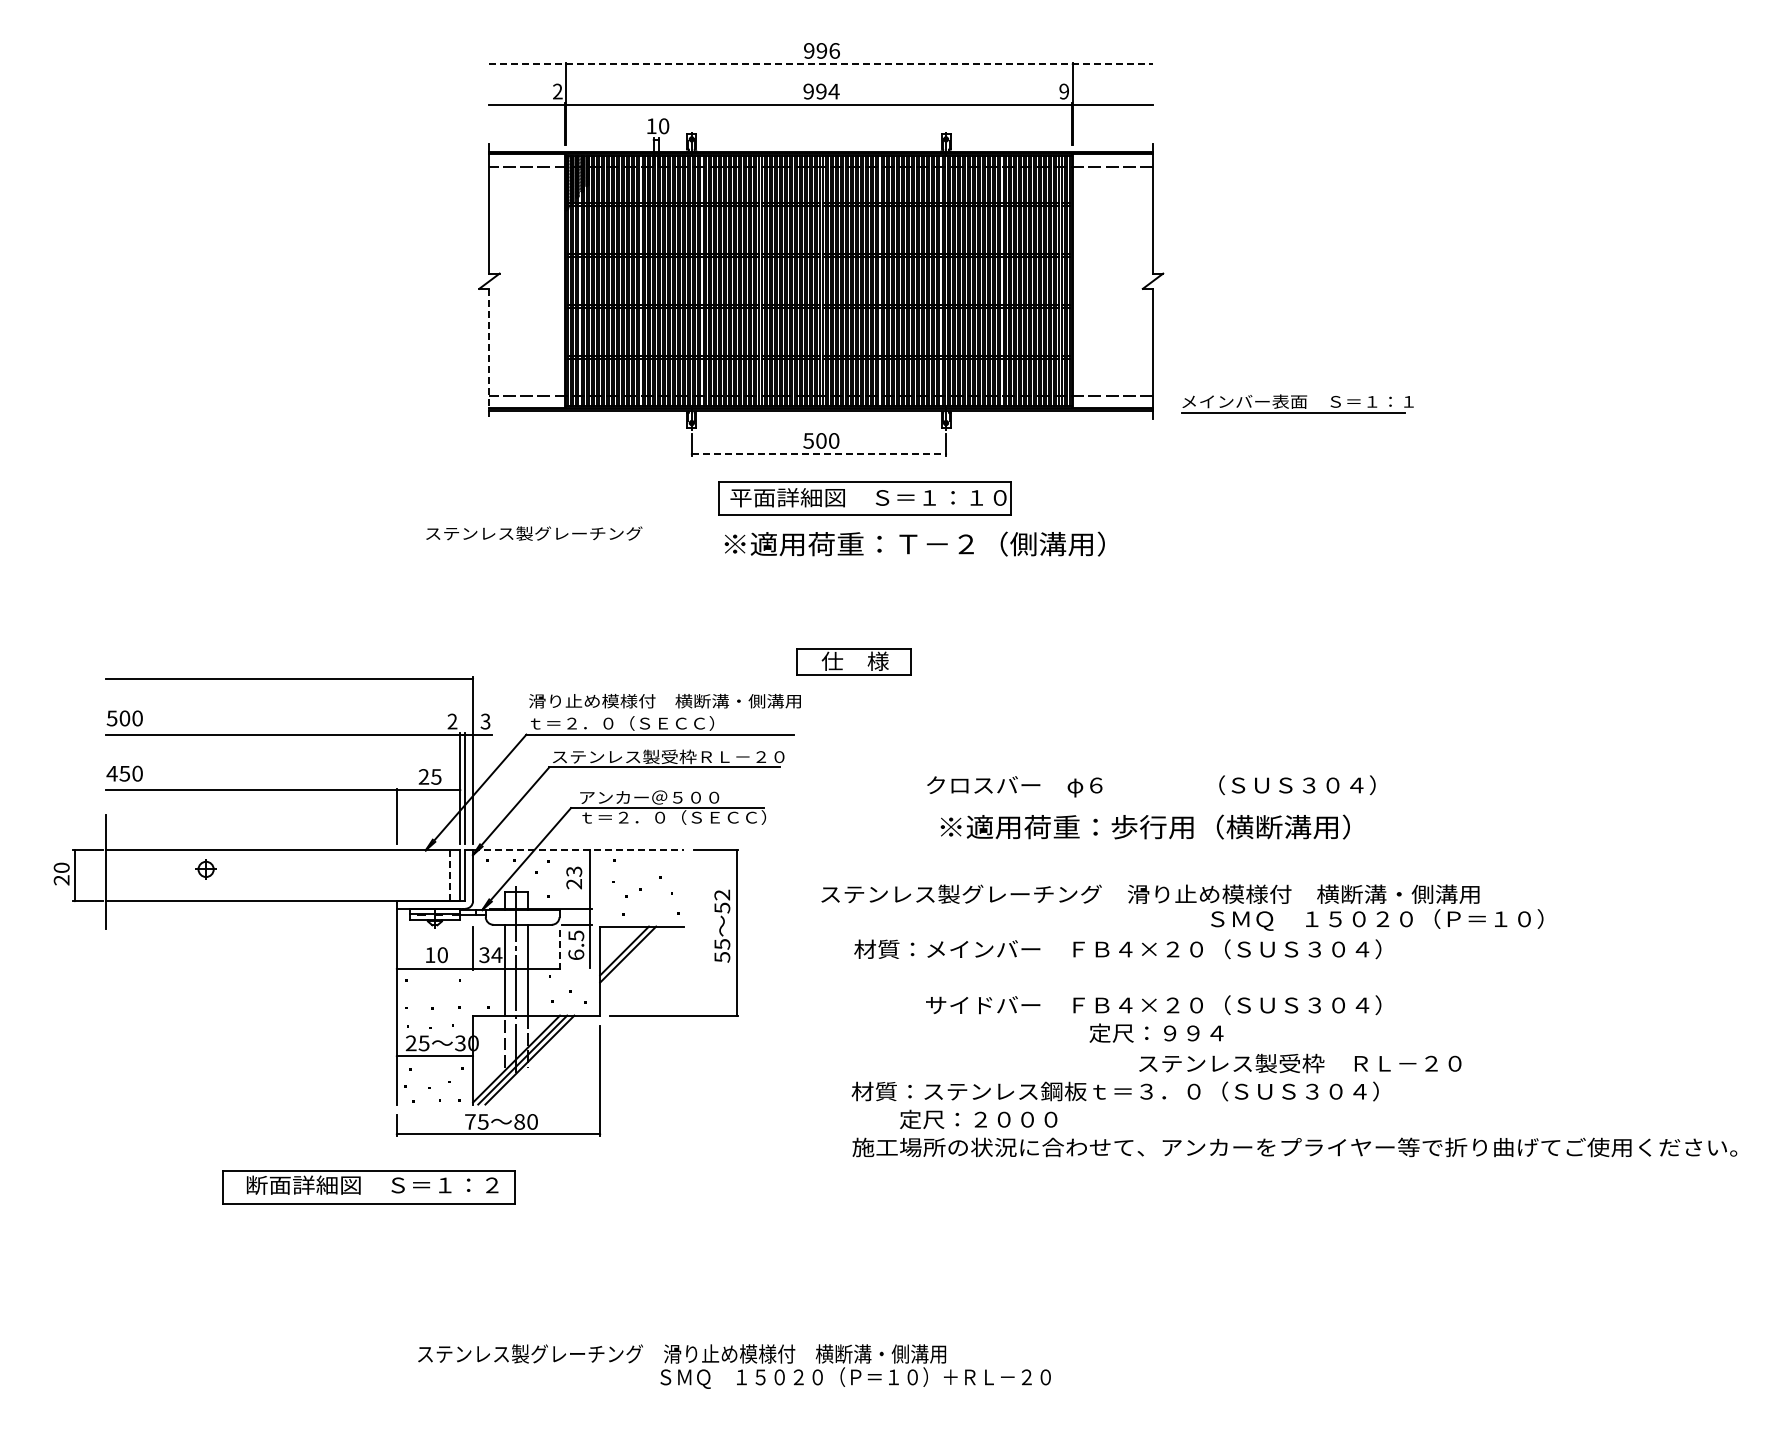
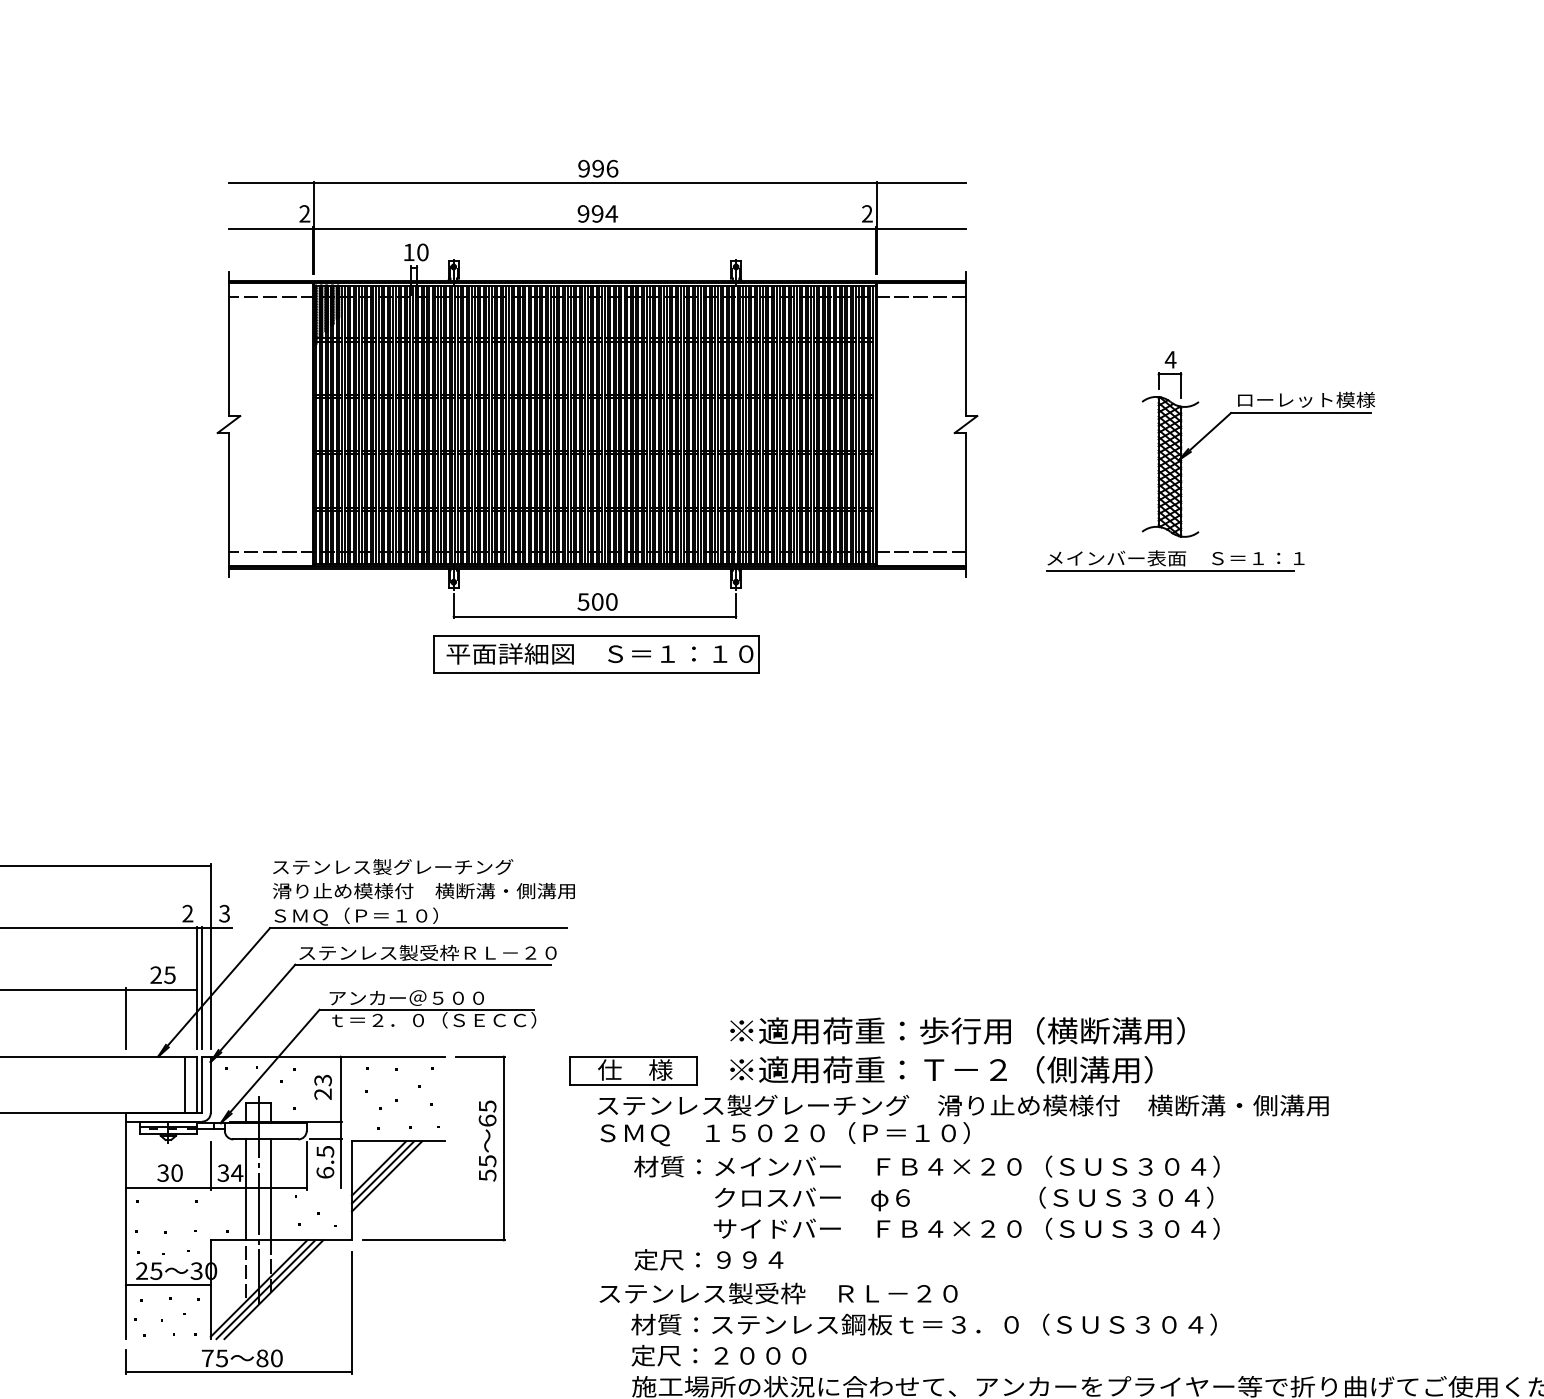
line: (821, 64) -> (597, 183), dashed -> solid
text: (1064, 91) -> (867, 213), 9 -> 2
part: (1416, 271) -> (1258, 413), added
line: (489, 353) -> (228, 504), dashed -> solid
part: (1297, 403) -> (1175, 560), moved
line: (819, 454) -> (595, 617), dashed -> solid
part: (864, 498) -> (595, 654), moved
text: (534, 533) -> (393, 866), moved
text: (914, 543) -> (940, 1069), moved
part: (853, 661) -> (633, 1070), moved
text: (622, 724) -> (376, 916), ｔ＝２．０（ＳＥＣＣ） -> ＳＭＱ（Ｐ＝１０）
text: (1151, 786) -> (964, 1199), moved
line: (578, 850) -> (327, 1056), dashed -> solid
line: (450, 875) -> (185, 1084), dashed -> solid
text: (722, 901) -> (487, 1113), 52 -> 65
text: (1377, 919) -> (785, 1133), moved
line: (559, 948) -> (306, 1165), dashed -> solid
text: (430, 955) -> (163, 1173), 10 -> 30
line: (631, 957) -> (386, 1175), added
text: (1156, 1032) -> (708, 1259), moved
text: (1300, 1063) -> (778, 1293), moved
text: (978, 1118) -> (718, 1354), moved

